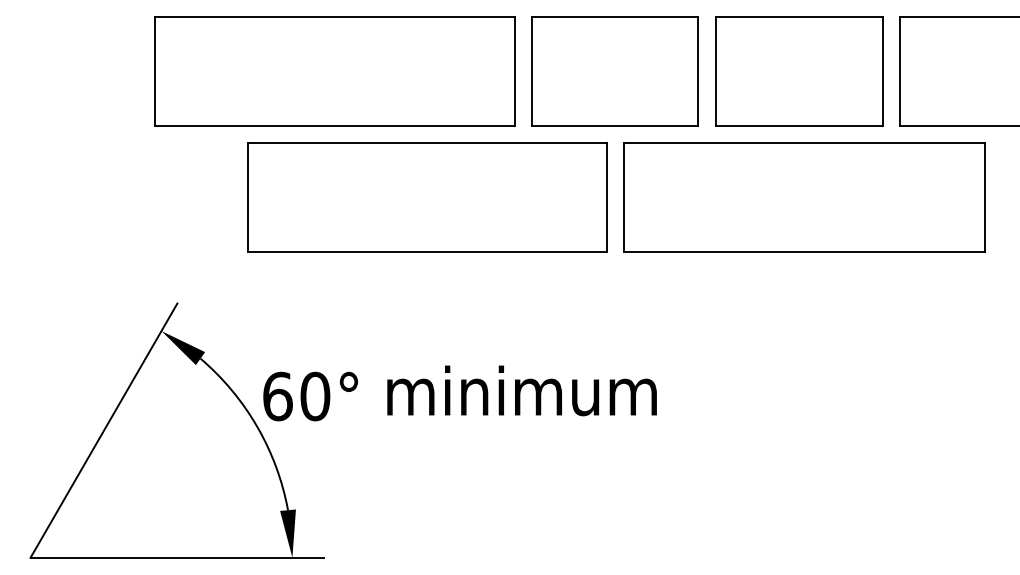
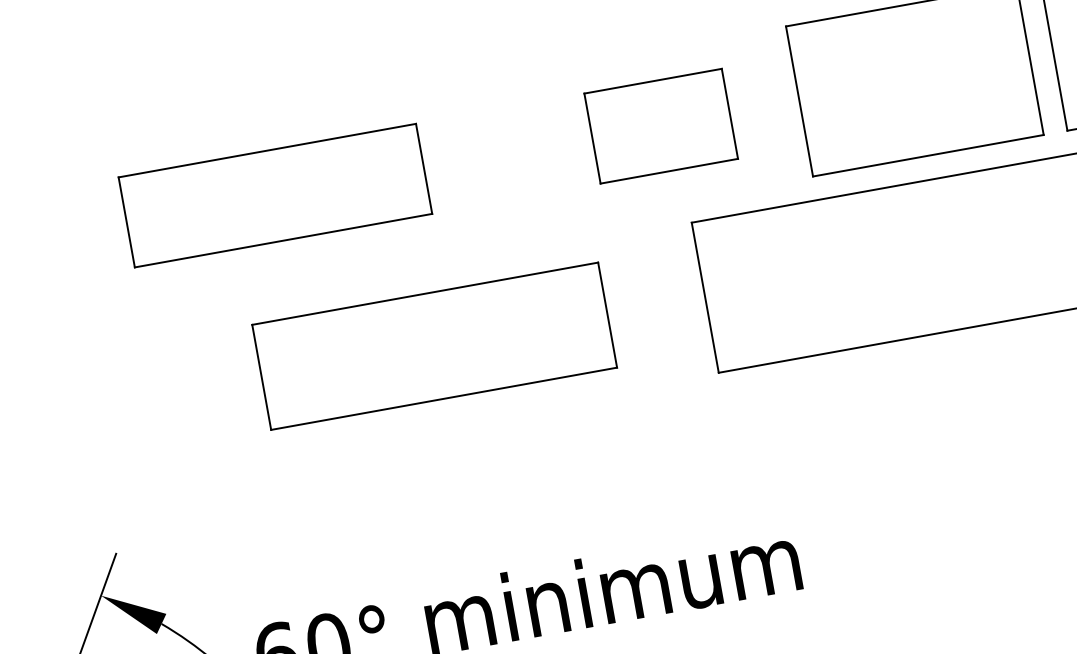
part: (334, 71) -> (274, 195), size x0.6
part: (614, 71) -> (660, 126), size x0.6
part: (427, 197) -> (434, 345), size x0.7

